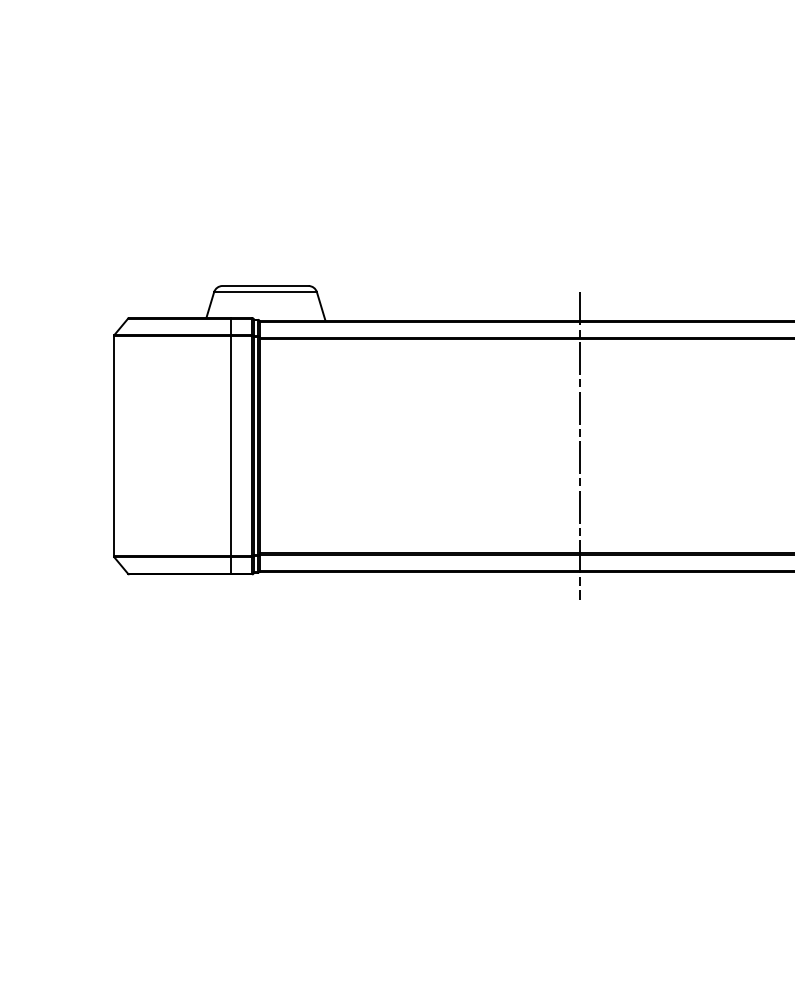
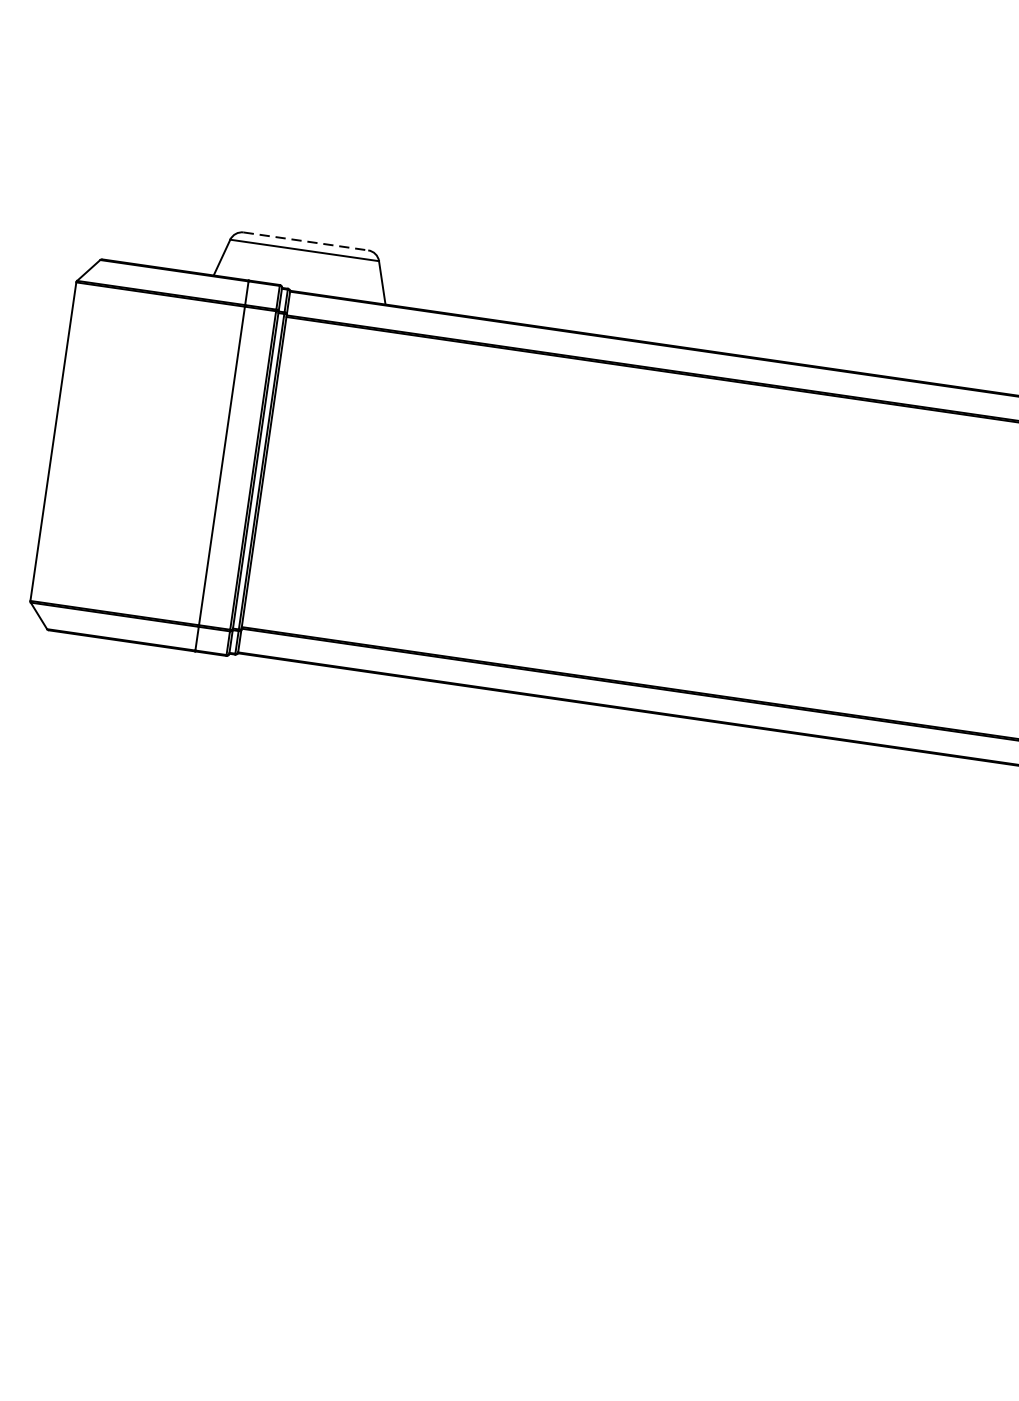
line: (266, 286) -> (307, 242), solid -> dashed
line: (580, 446) -> (728, 539), removed

